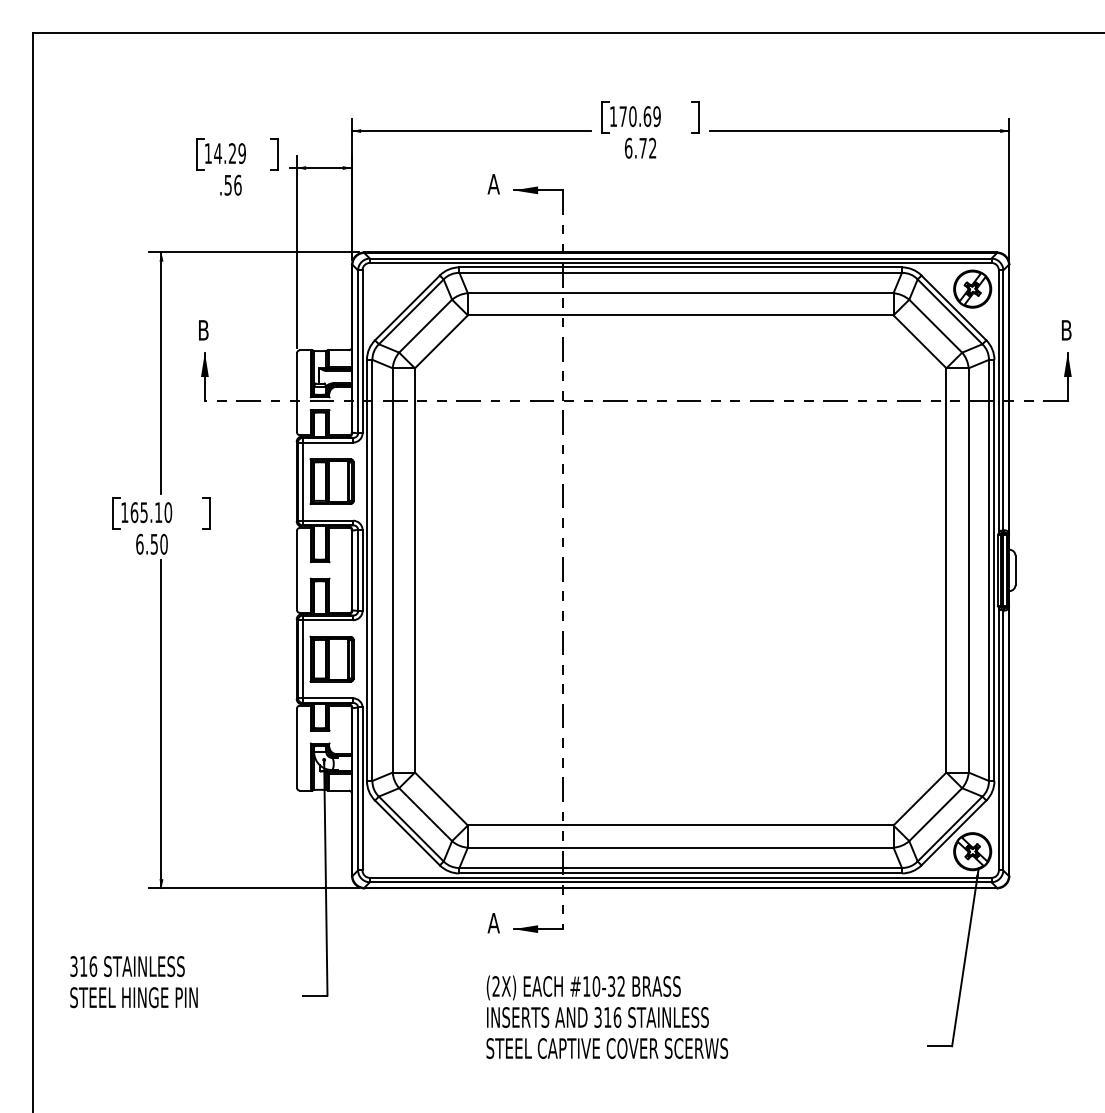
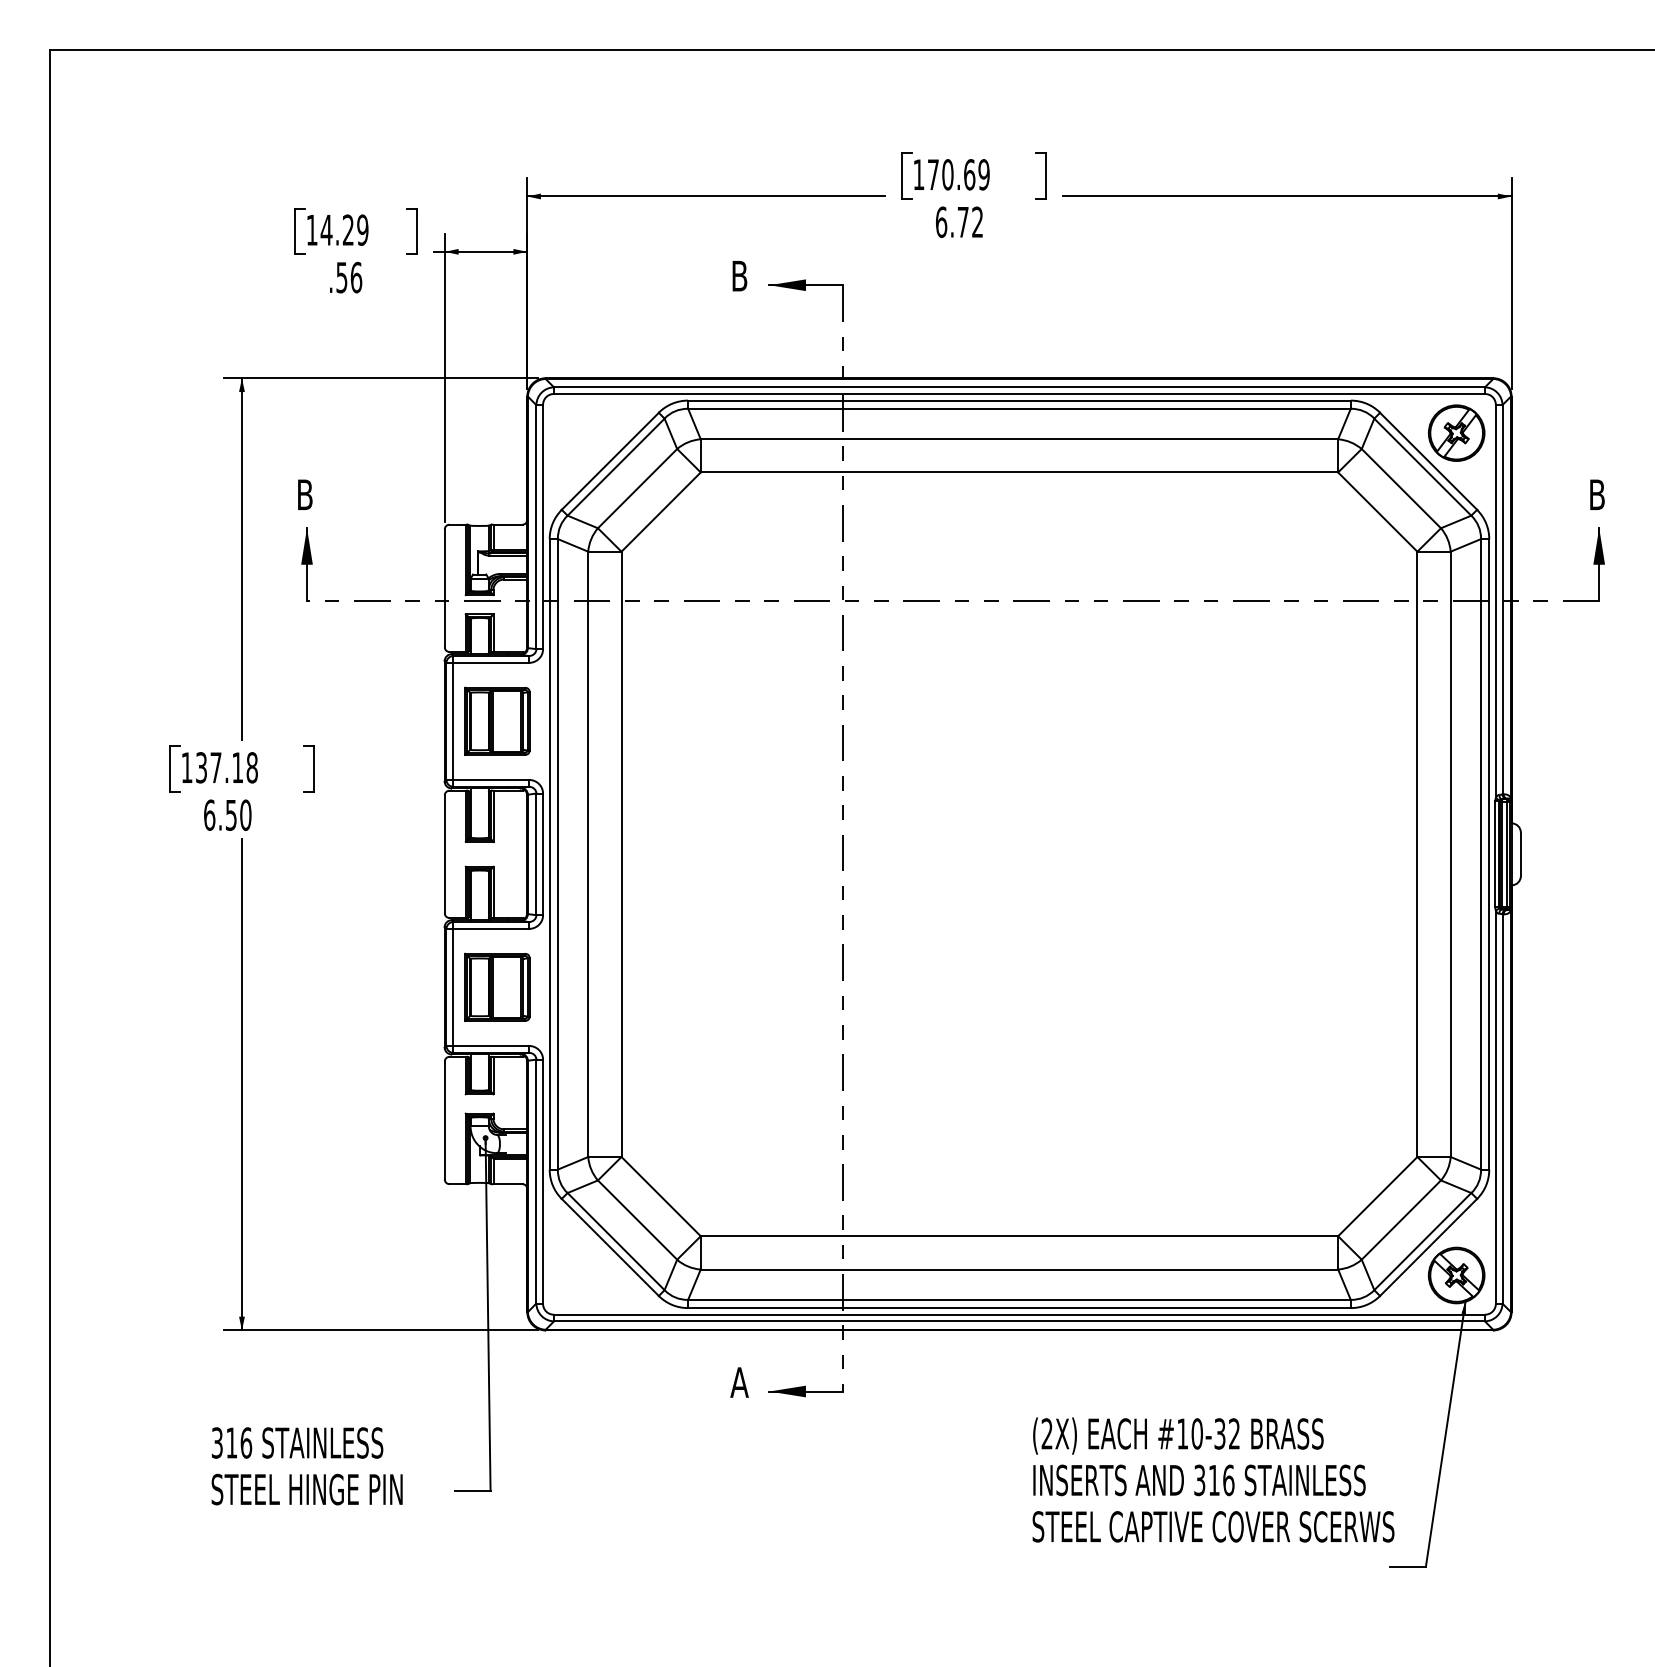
text: (493, 184) -> (739, 276), A -> B
text: (151, 512) -> (227, 767), 165.10 -> 137.18
text: (133, 982) -> (306, 1466), moved
text: (607, 1016) -> (1213, 1478), moved

